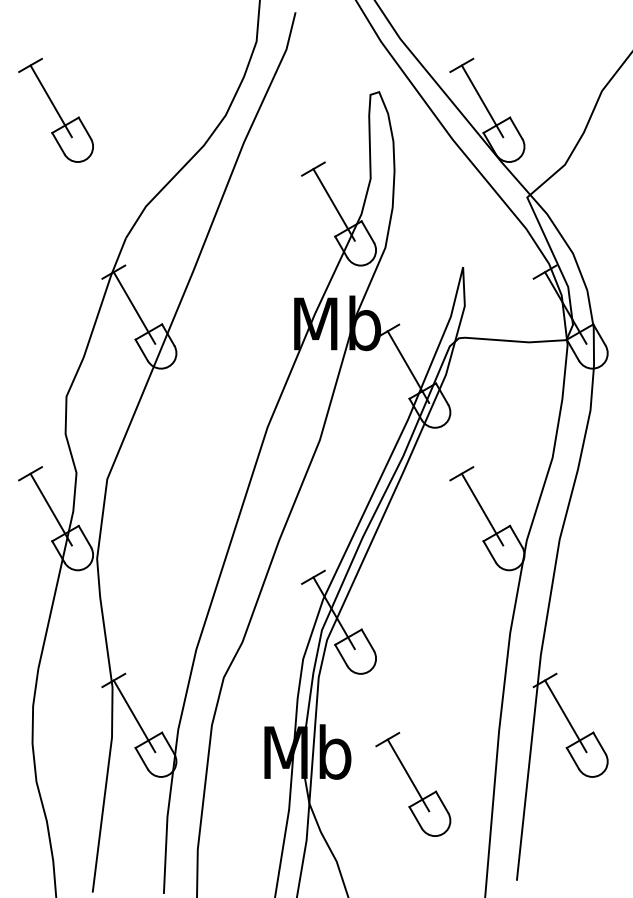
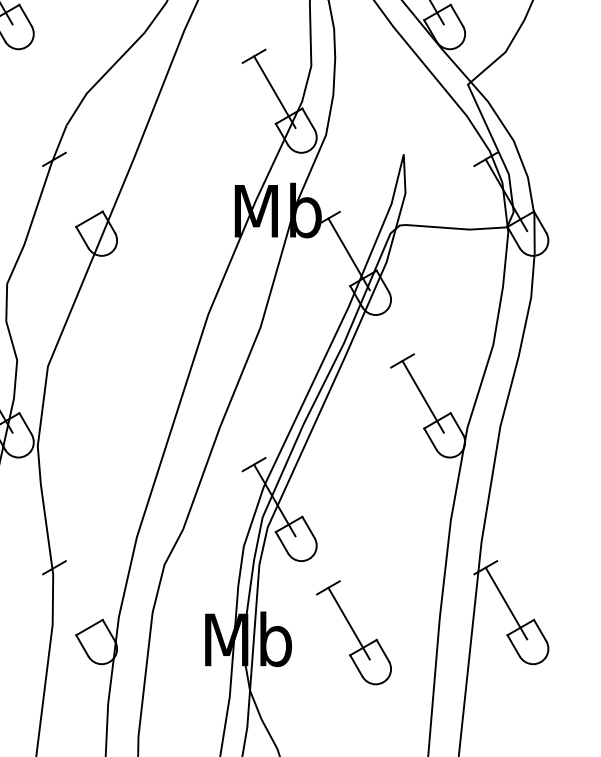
line: (134, 307) -> (75, 194), removed
line: (134, 716) -> (75, 603), removed
part: (413, 784) -> (354, 632), moved

